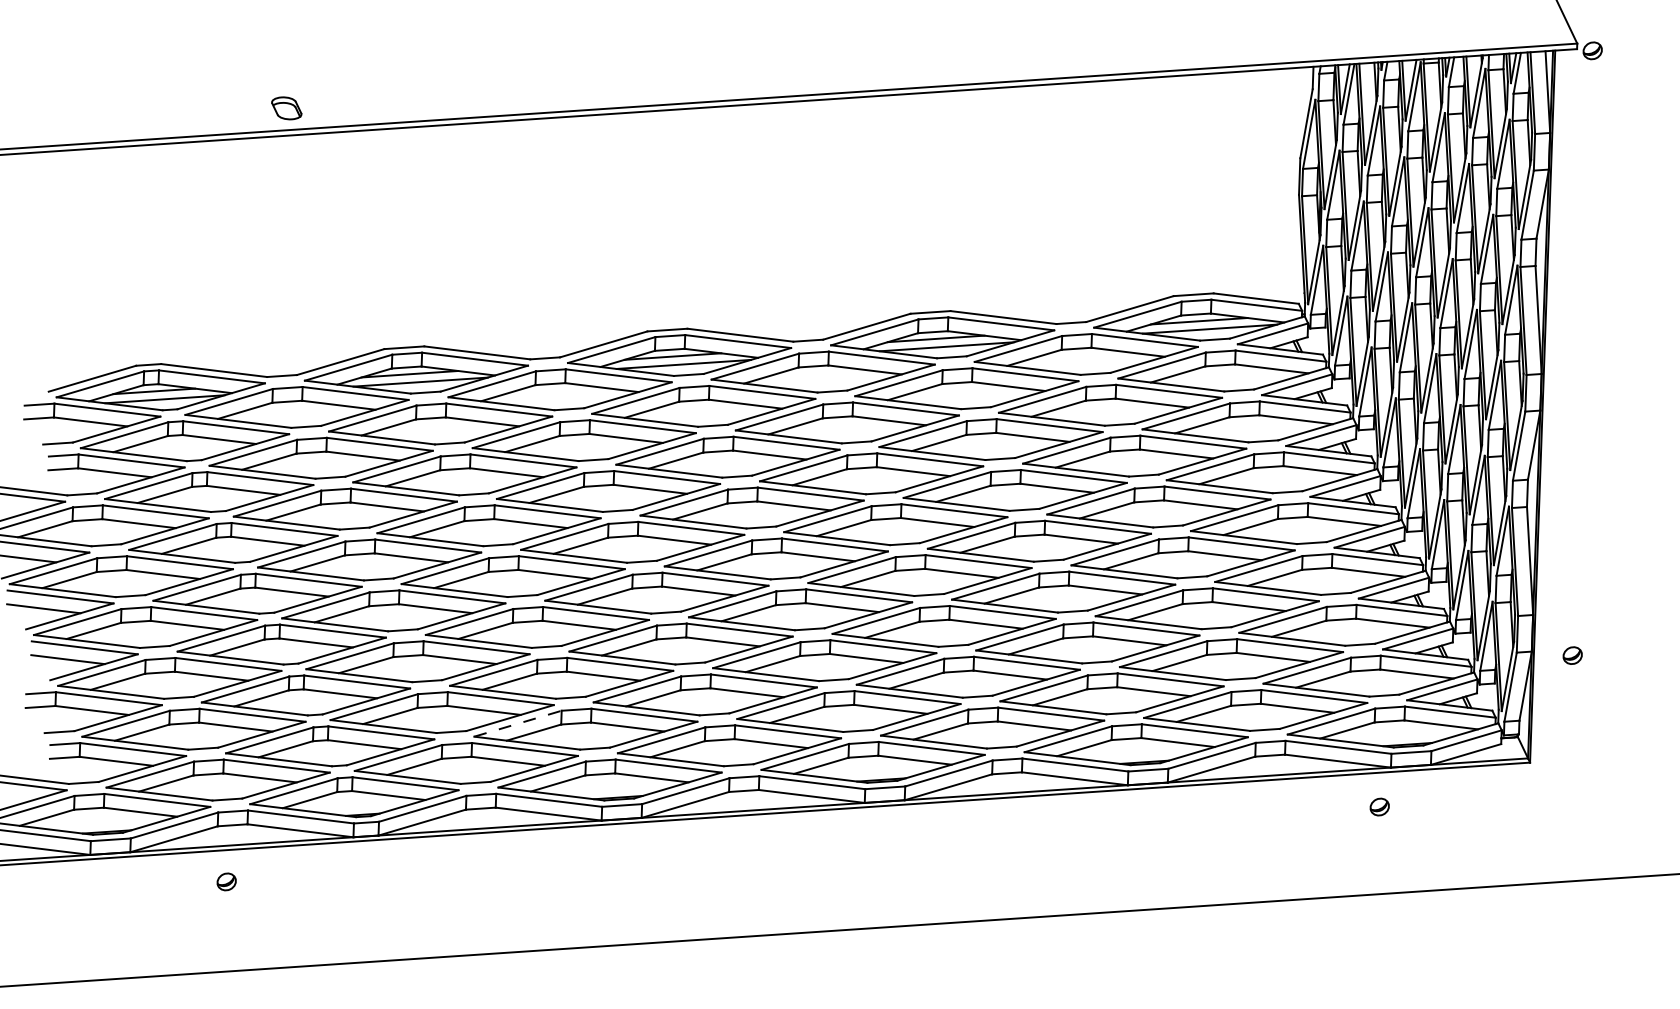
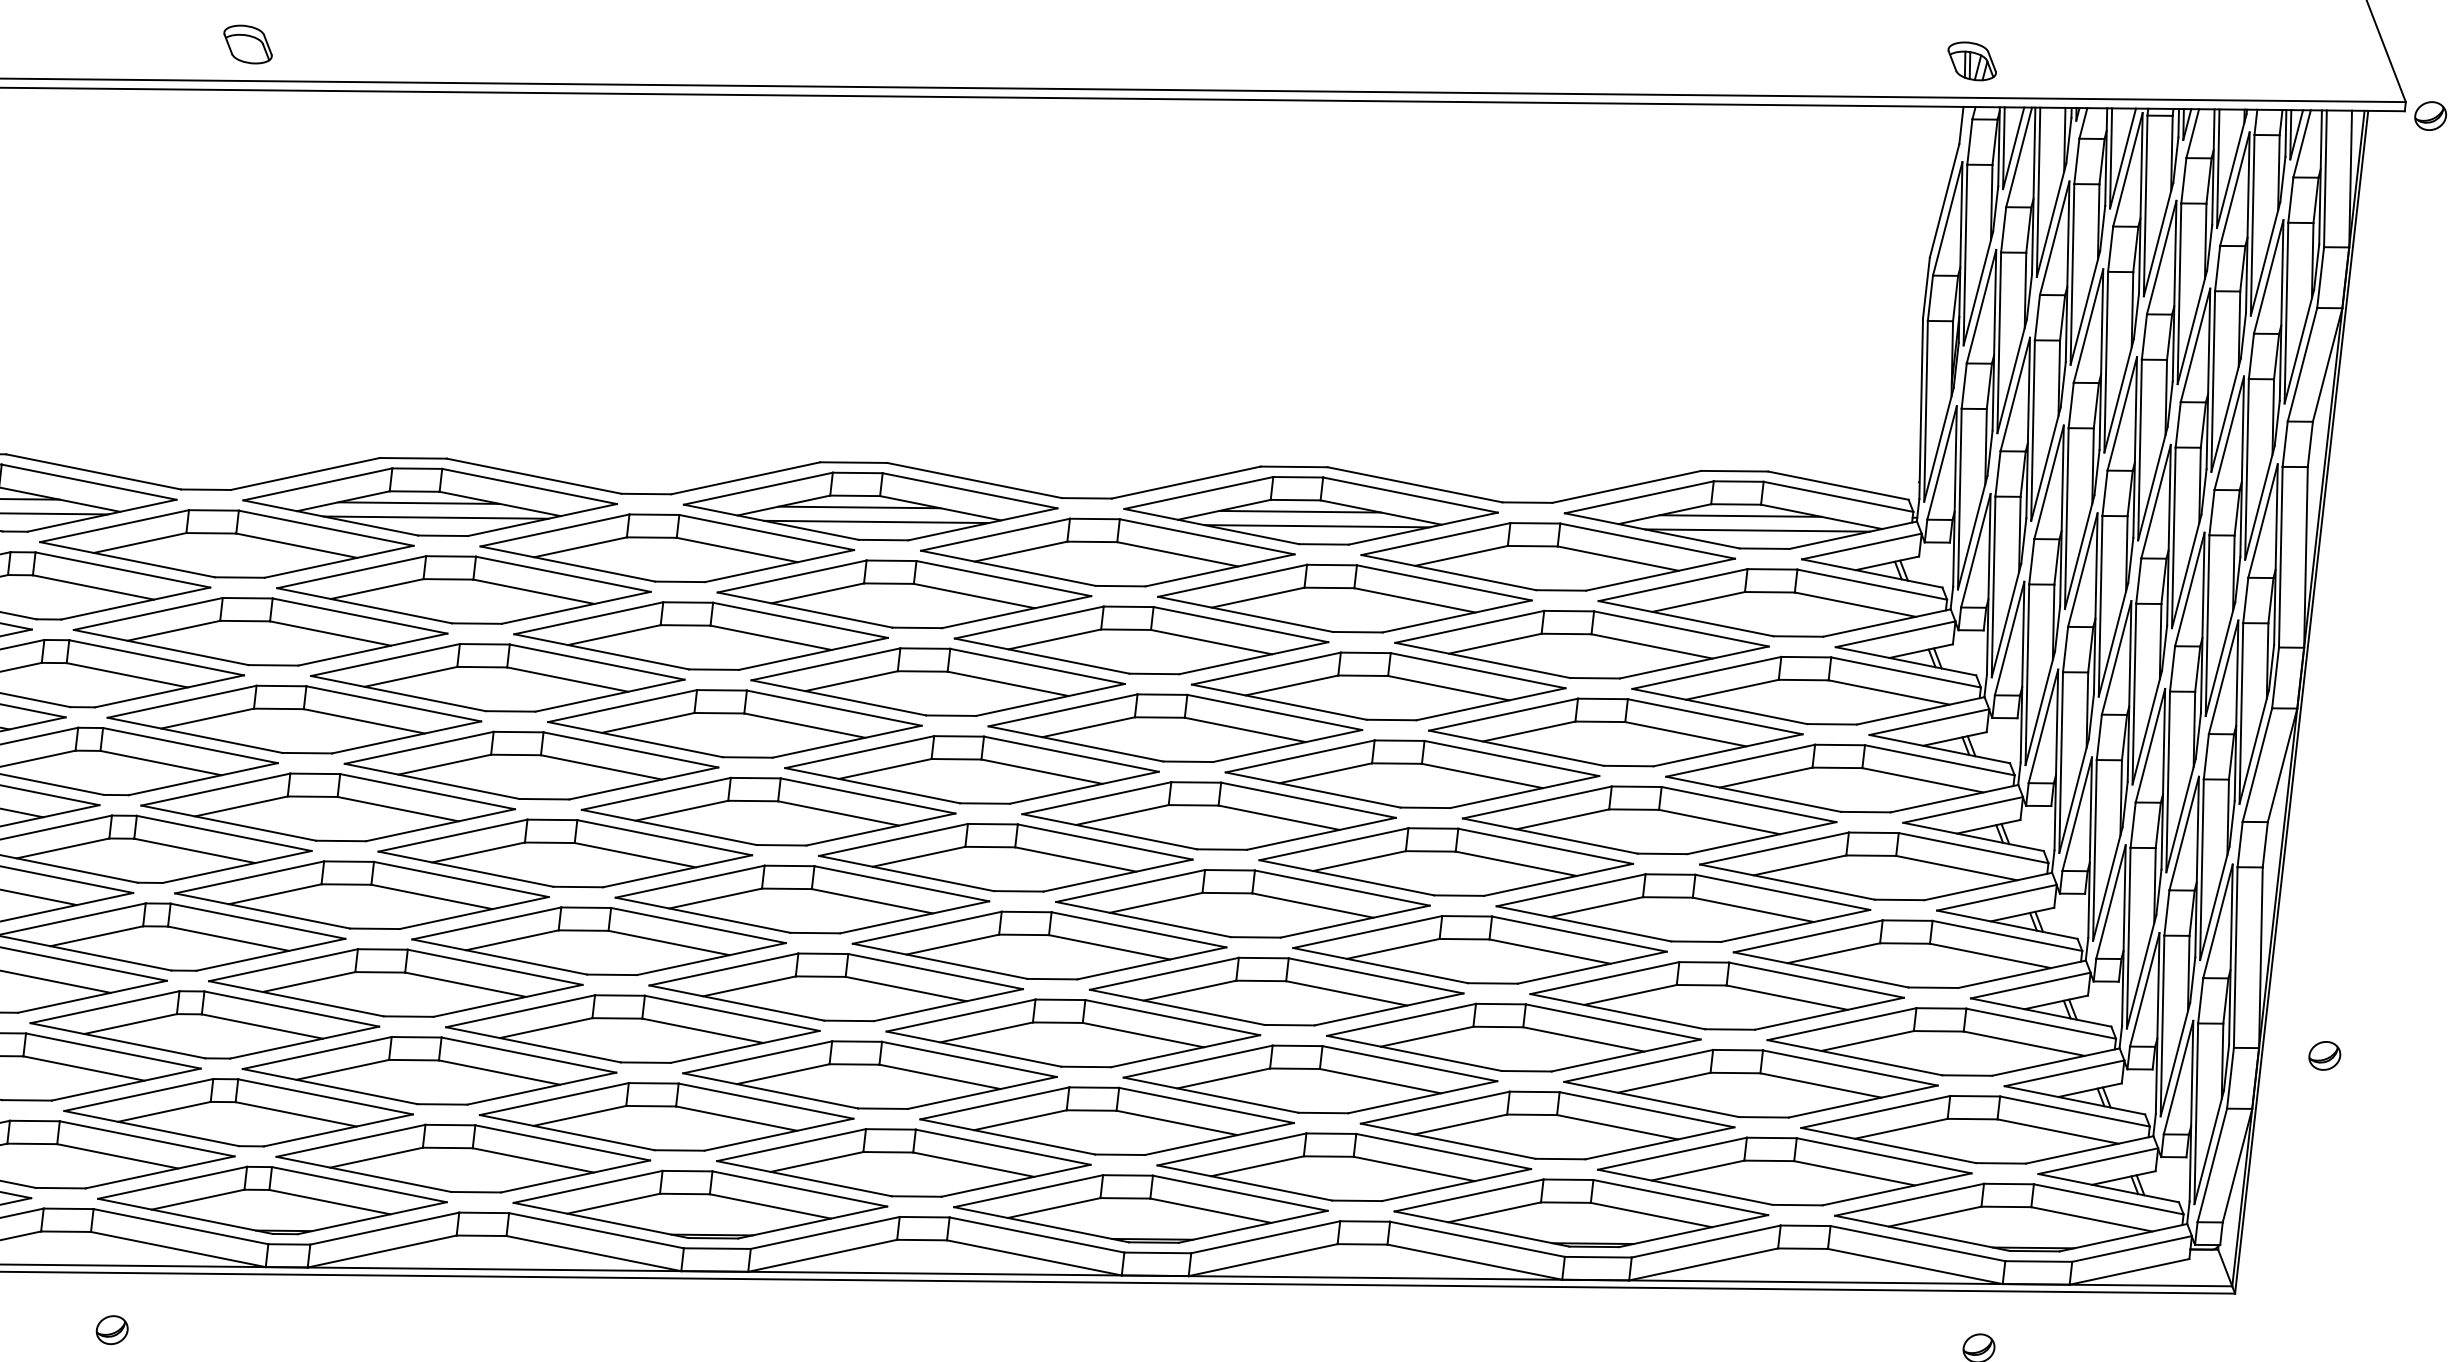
part: (1316, 39) -> (1972, 61), added
part: (1572, 655) -> (2324, 1055), moved
line: (517, 723) -> (553, 1098), dashed -> solid
part: (226, 881) -> (111, 1329), moved

